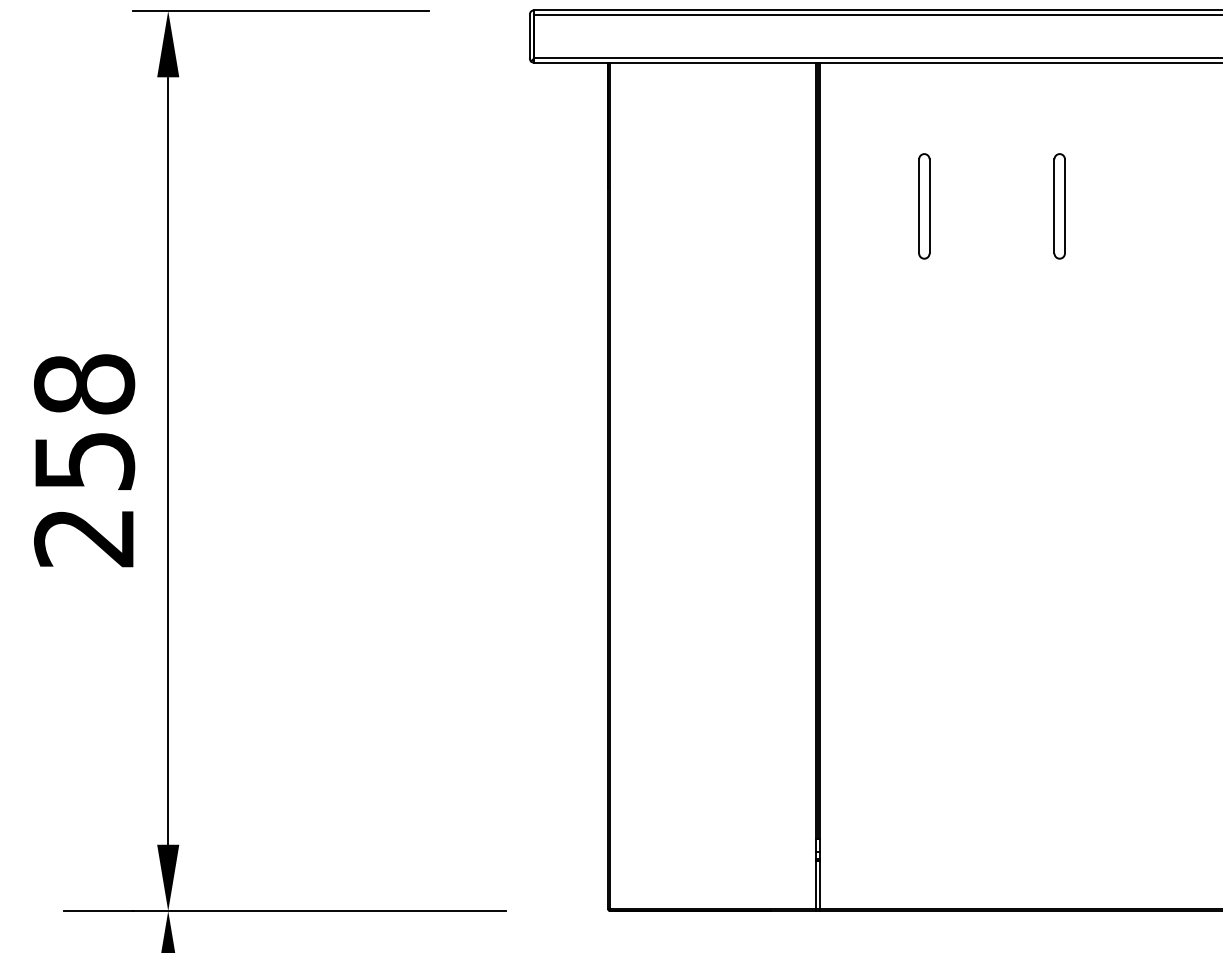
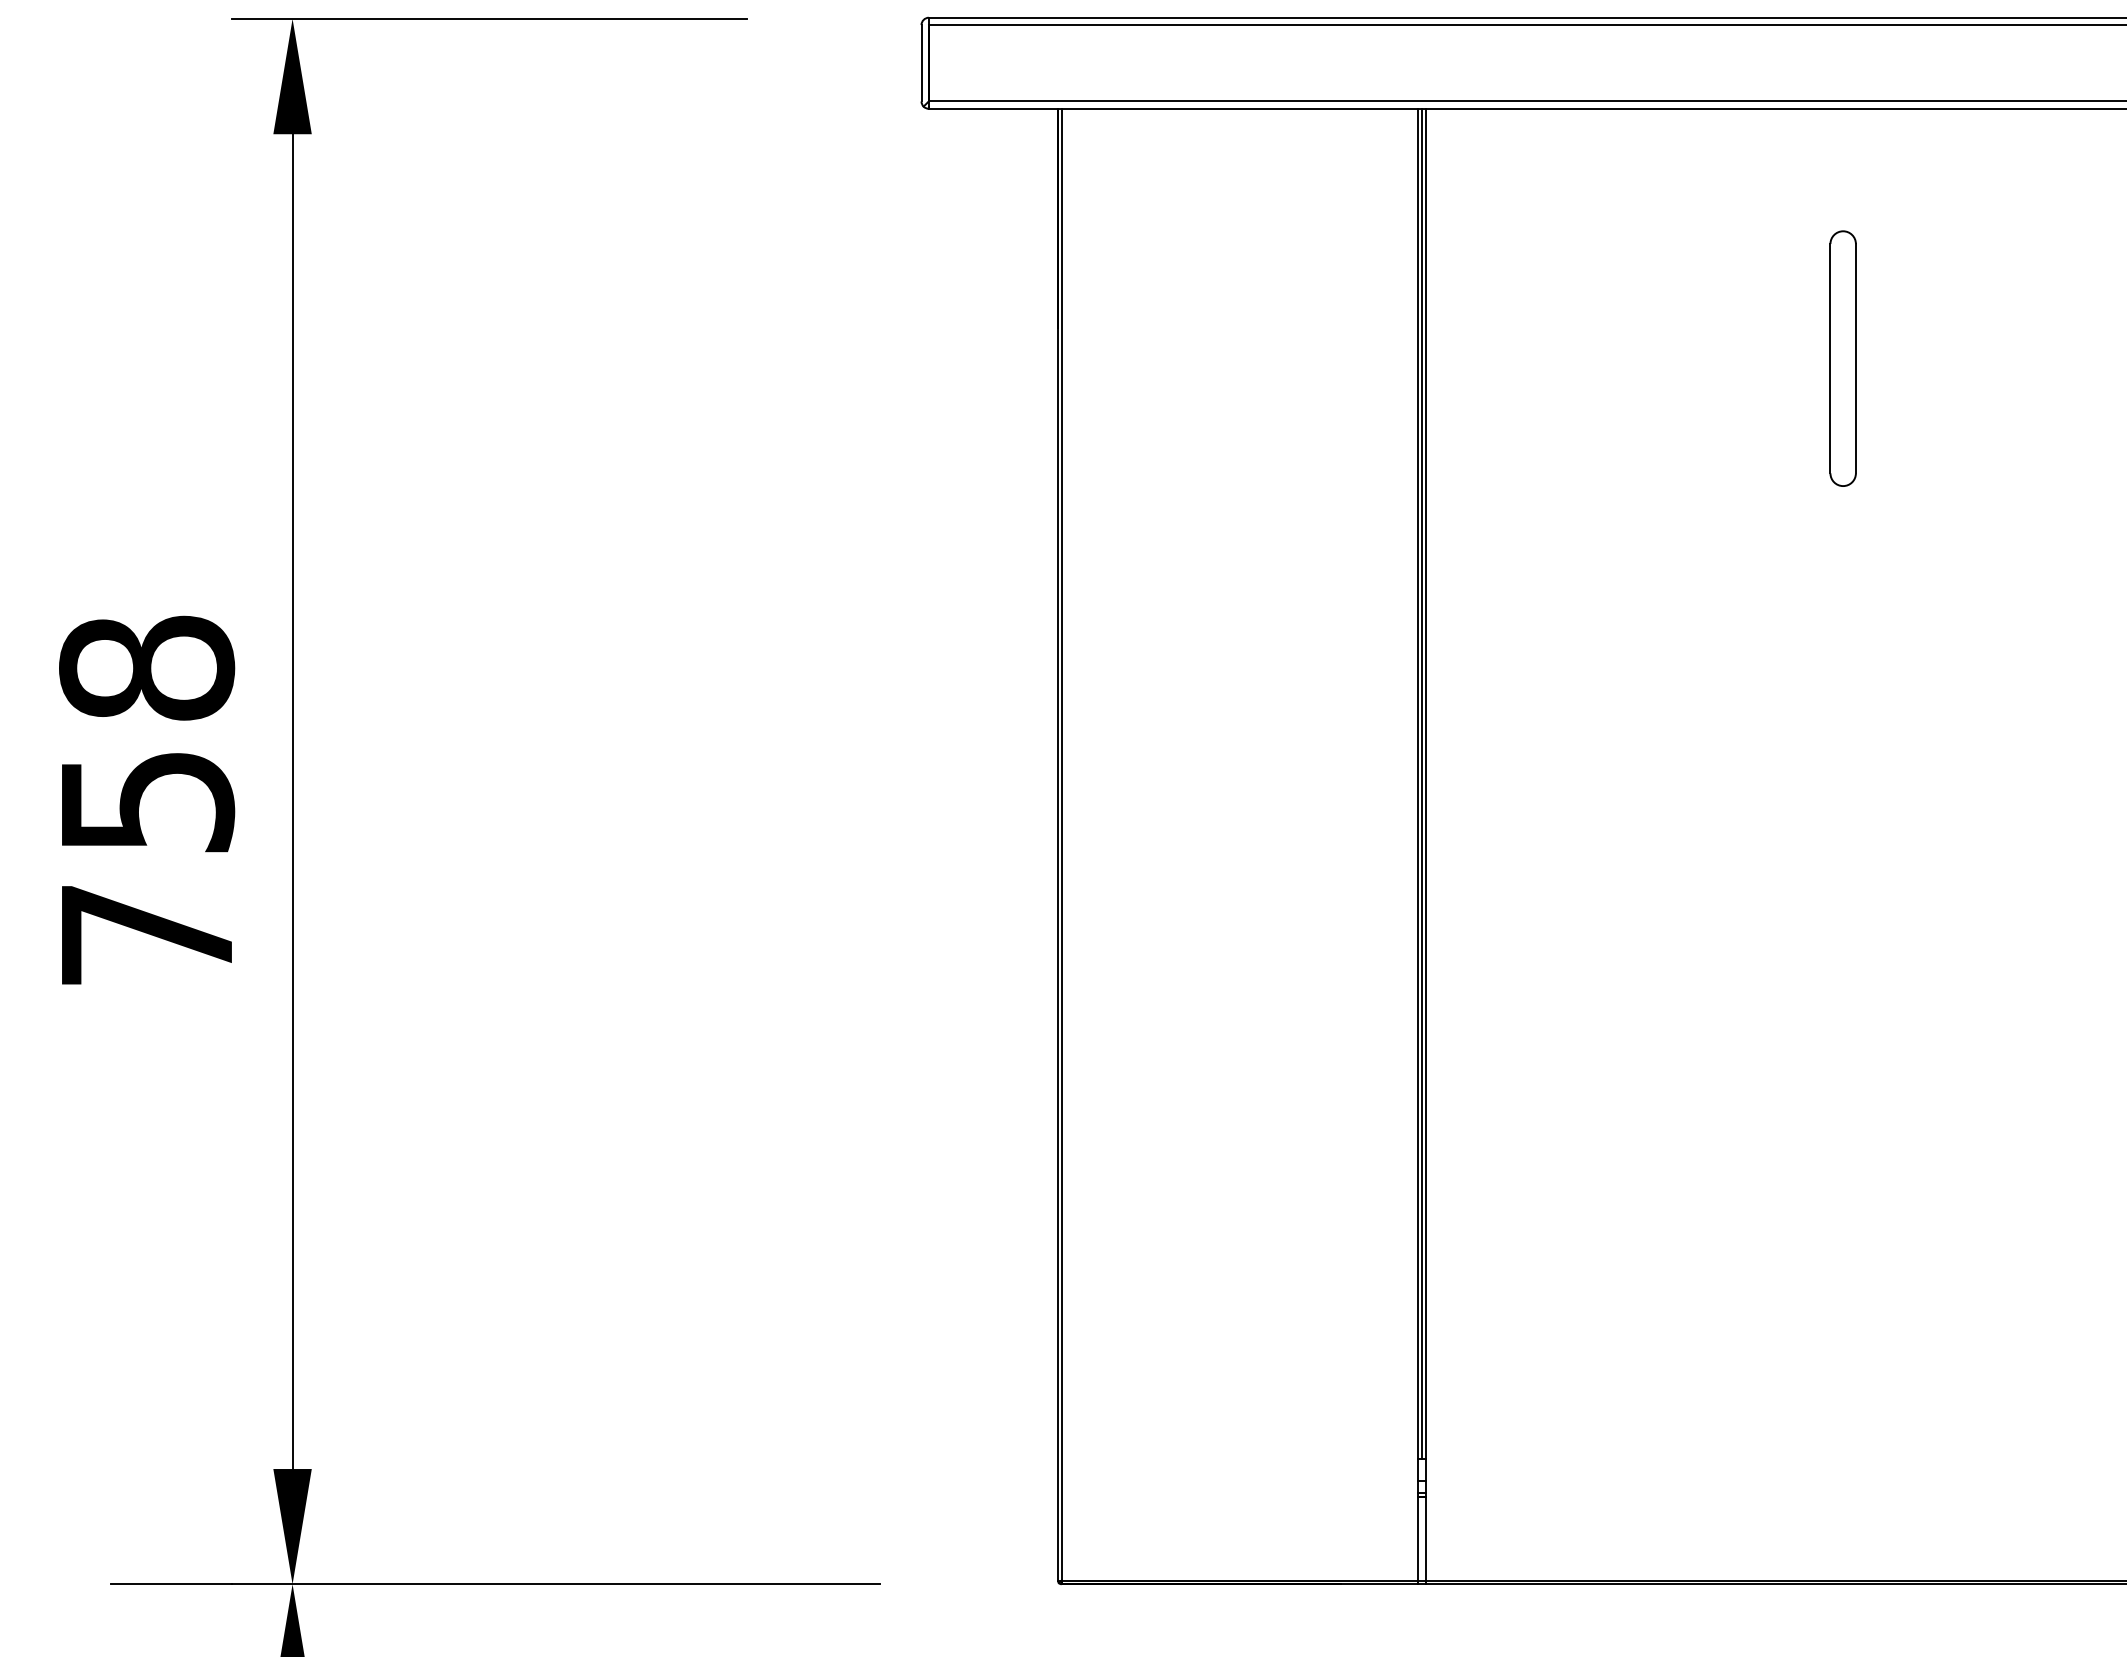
part: (924, 206) -> (1607, 358), removed
part: (1059, 206) -> (1842, 358), size x1.4
text: (83, 538) -> (145, 936), 258 -> 758

